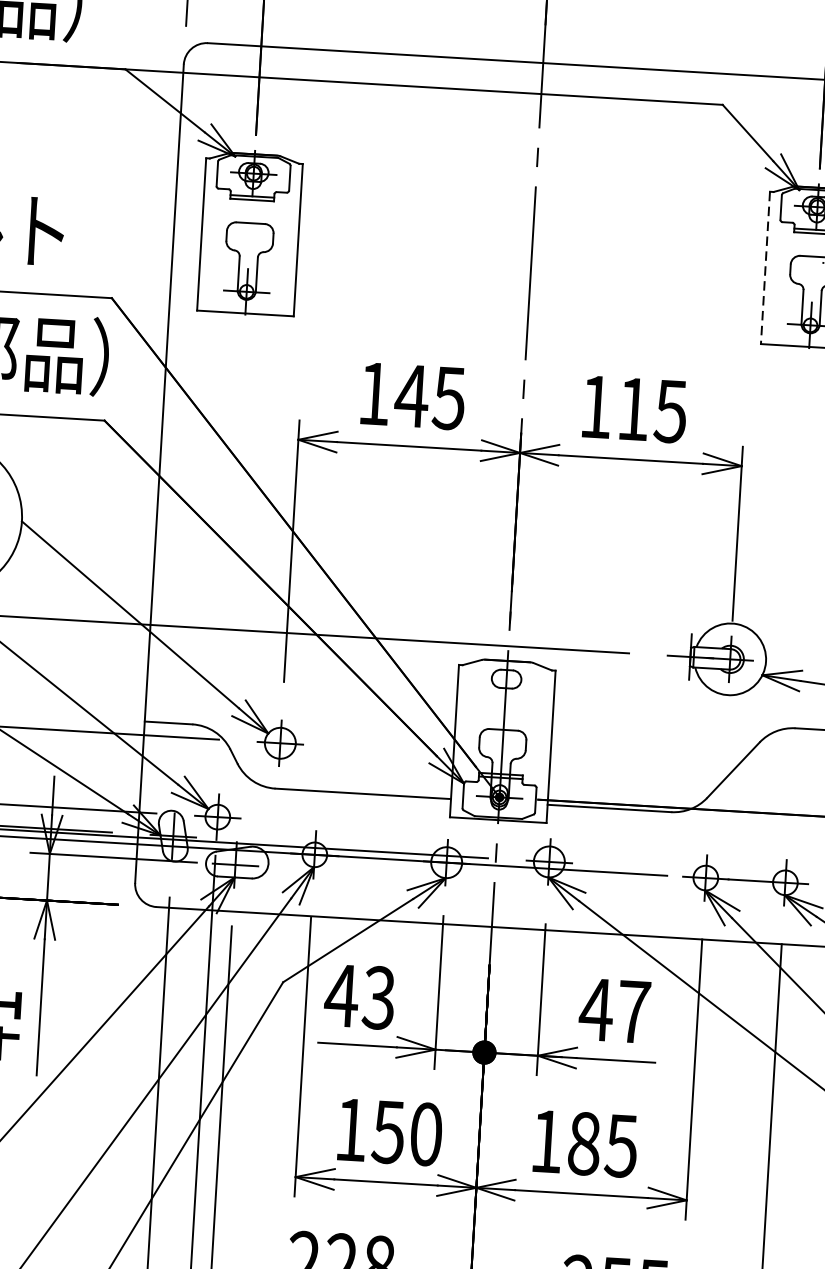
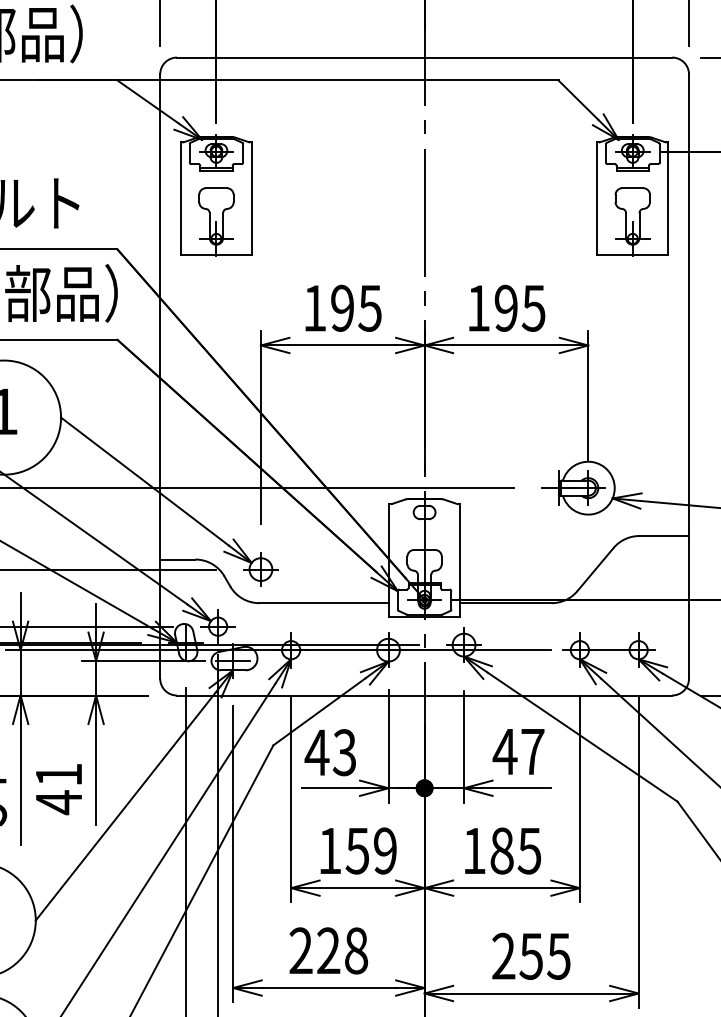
line: (765, 269) -> (597, 199), dashed -> solid
text: (411, 394) -> (342, 307), 145 -> 195
text: (632, 408) -> (505, 307), 115 -> 195
text: (426, 1133) -> (385, 850), 150 -> 159

